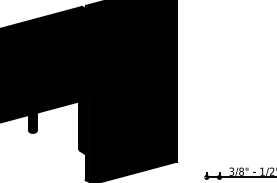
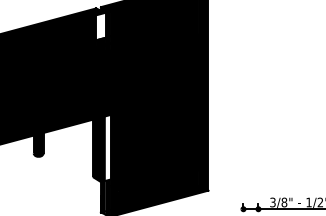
fill: (85, 22) -> (100, 26), removed
fill: (91, 125) -> (107, 147), removed

